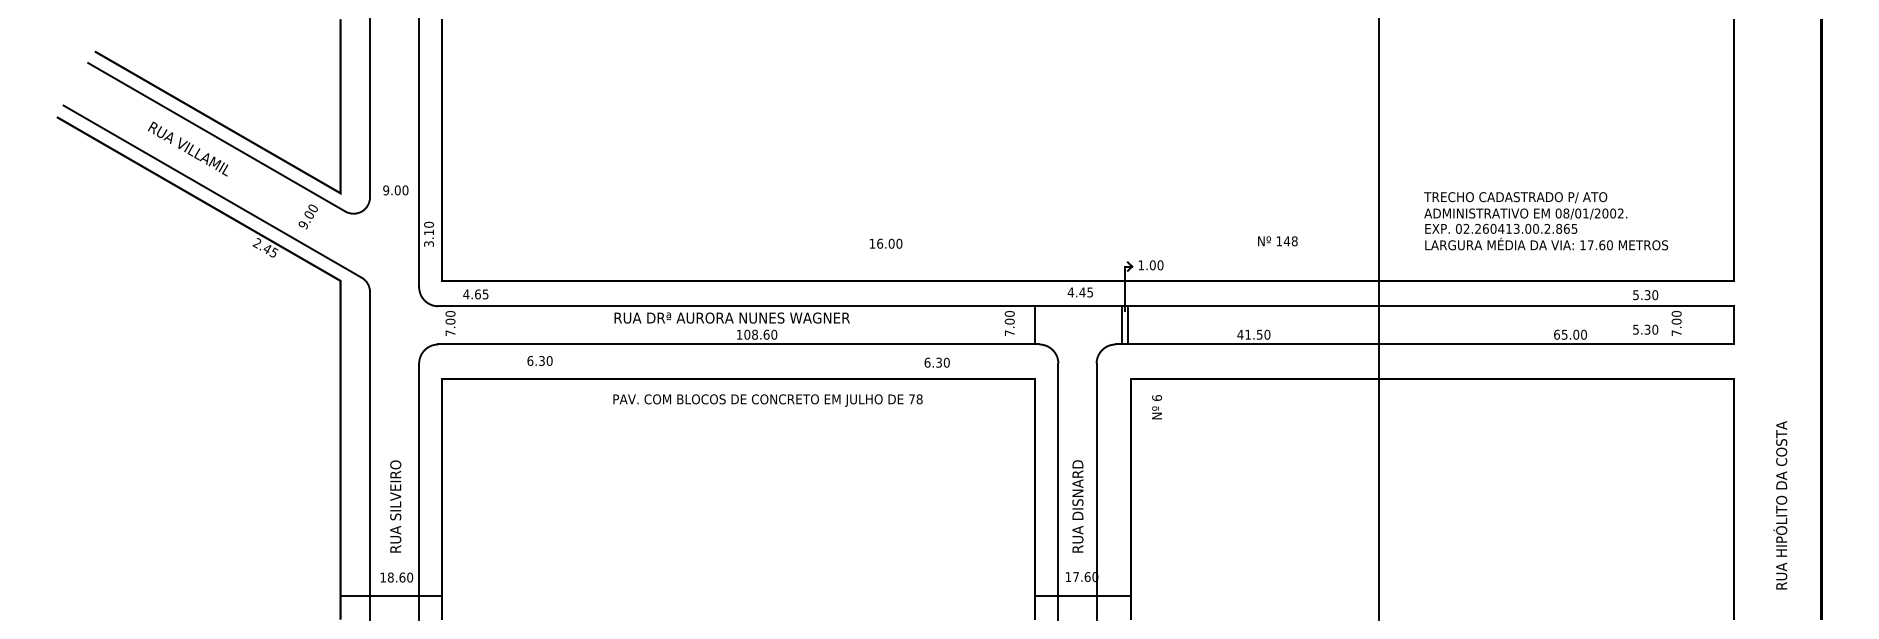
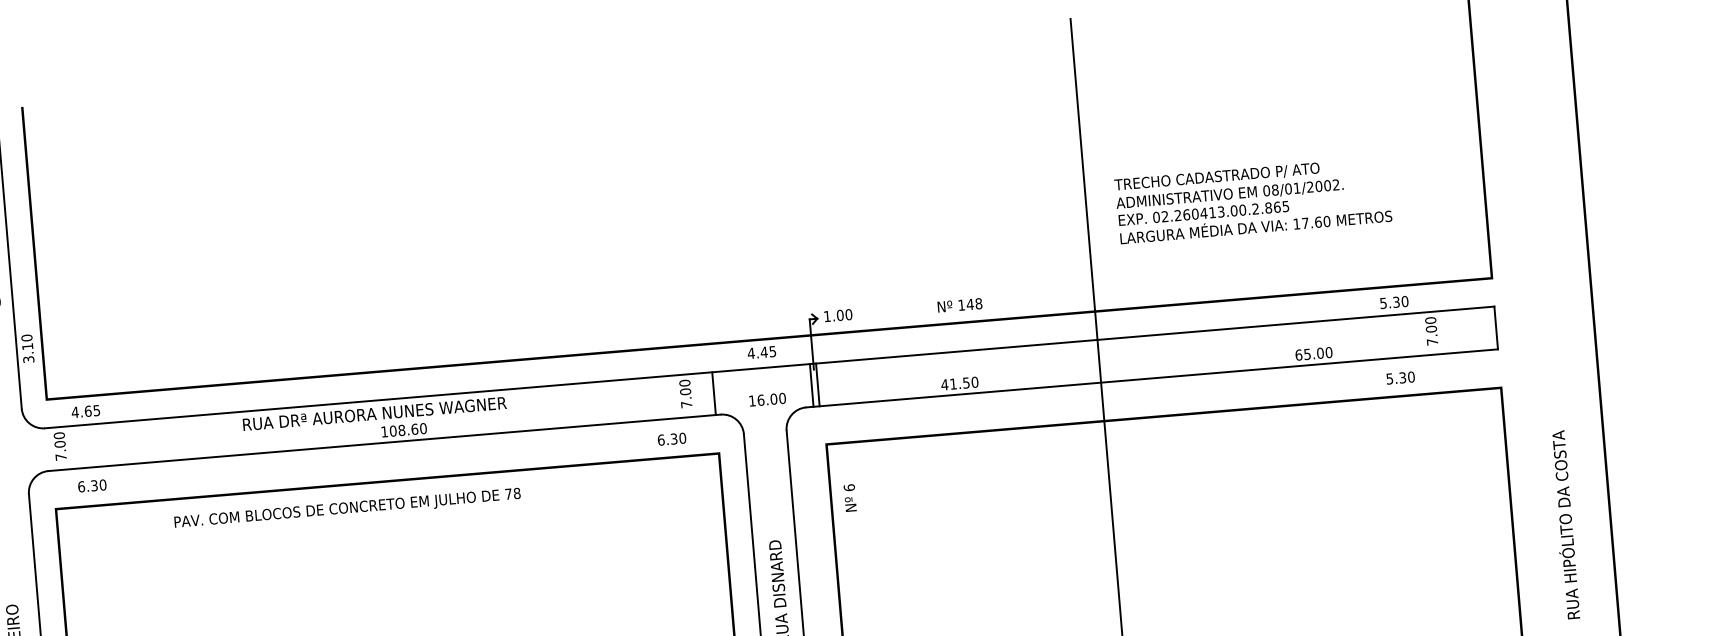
text: (1546, 221) -> (1253, 200), moved
text: (1277, 241) -> (959, 305), moved
text: (886, 243) -> (768, 399), moved
text: (1645, 329) -> (1400, 377), moved
text: (539, 360) -> (91, 485), moved
text: (936, 362) -> (671, 439), moved
text: (767, 400) -> (347, 509), moved
text: (1157, 407) -> (850, 498), moved

